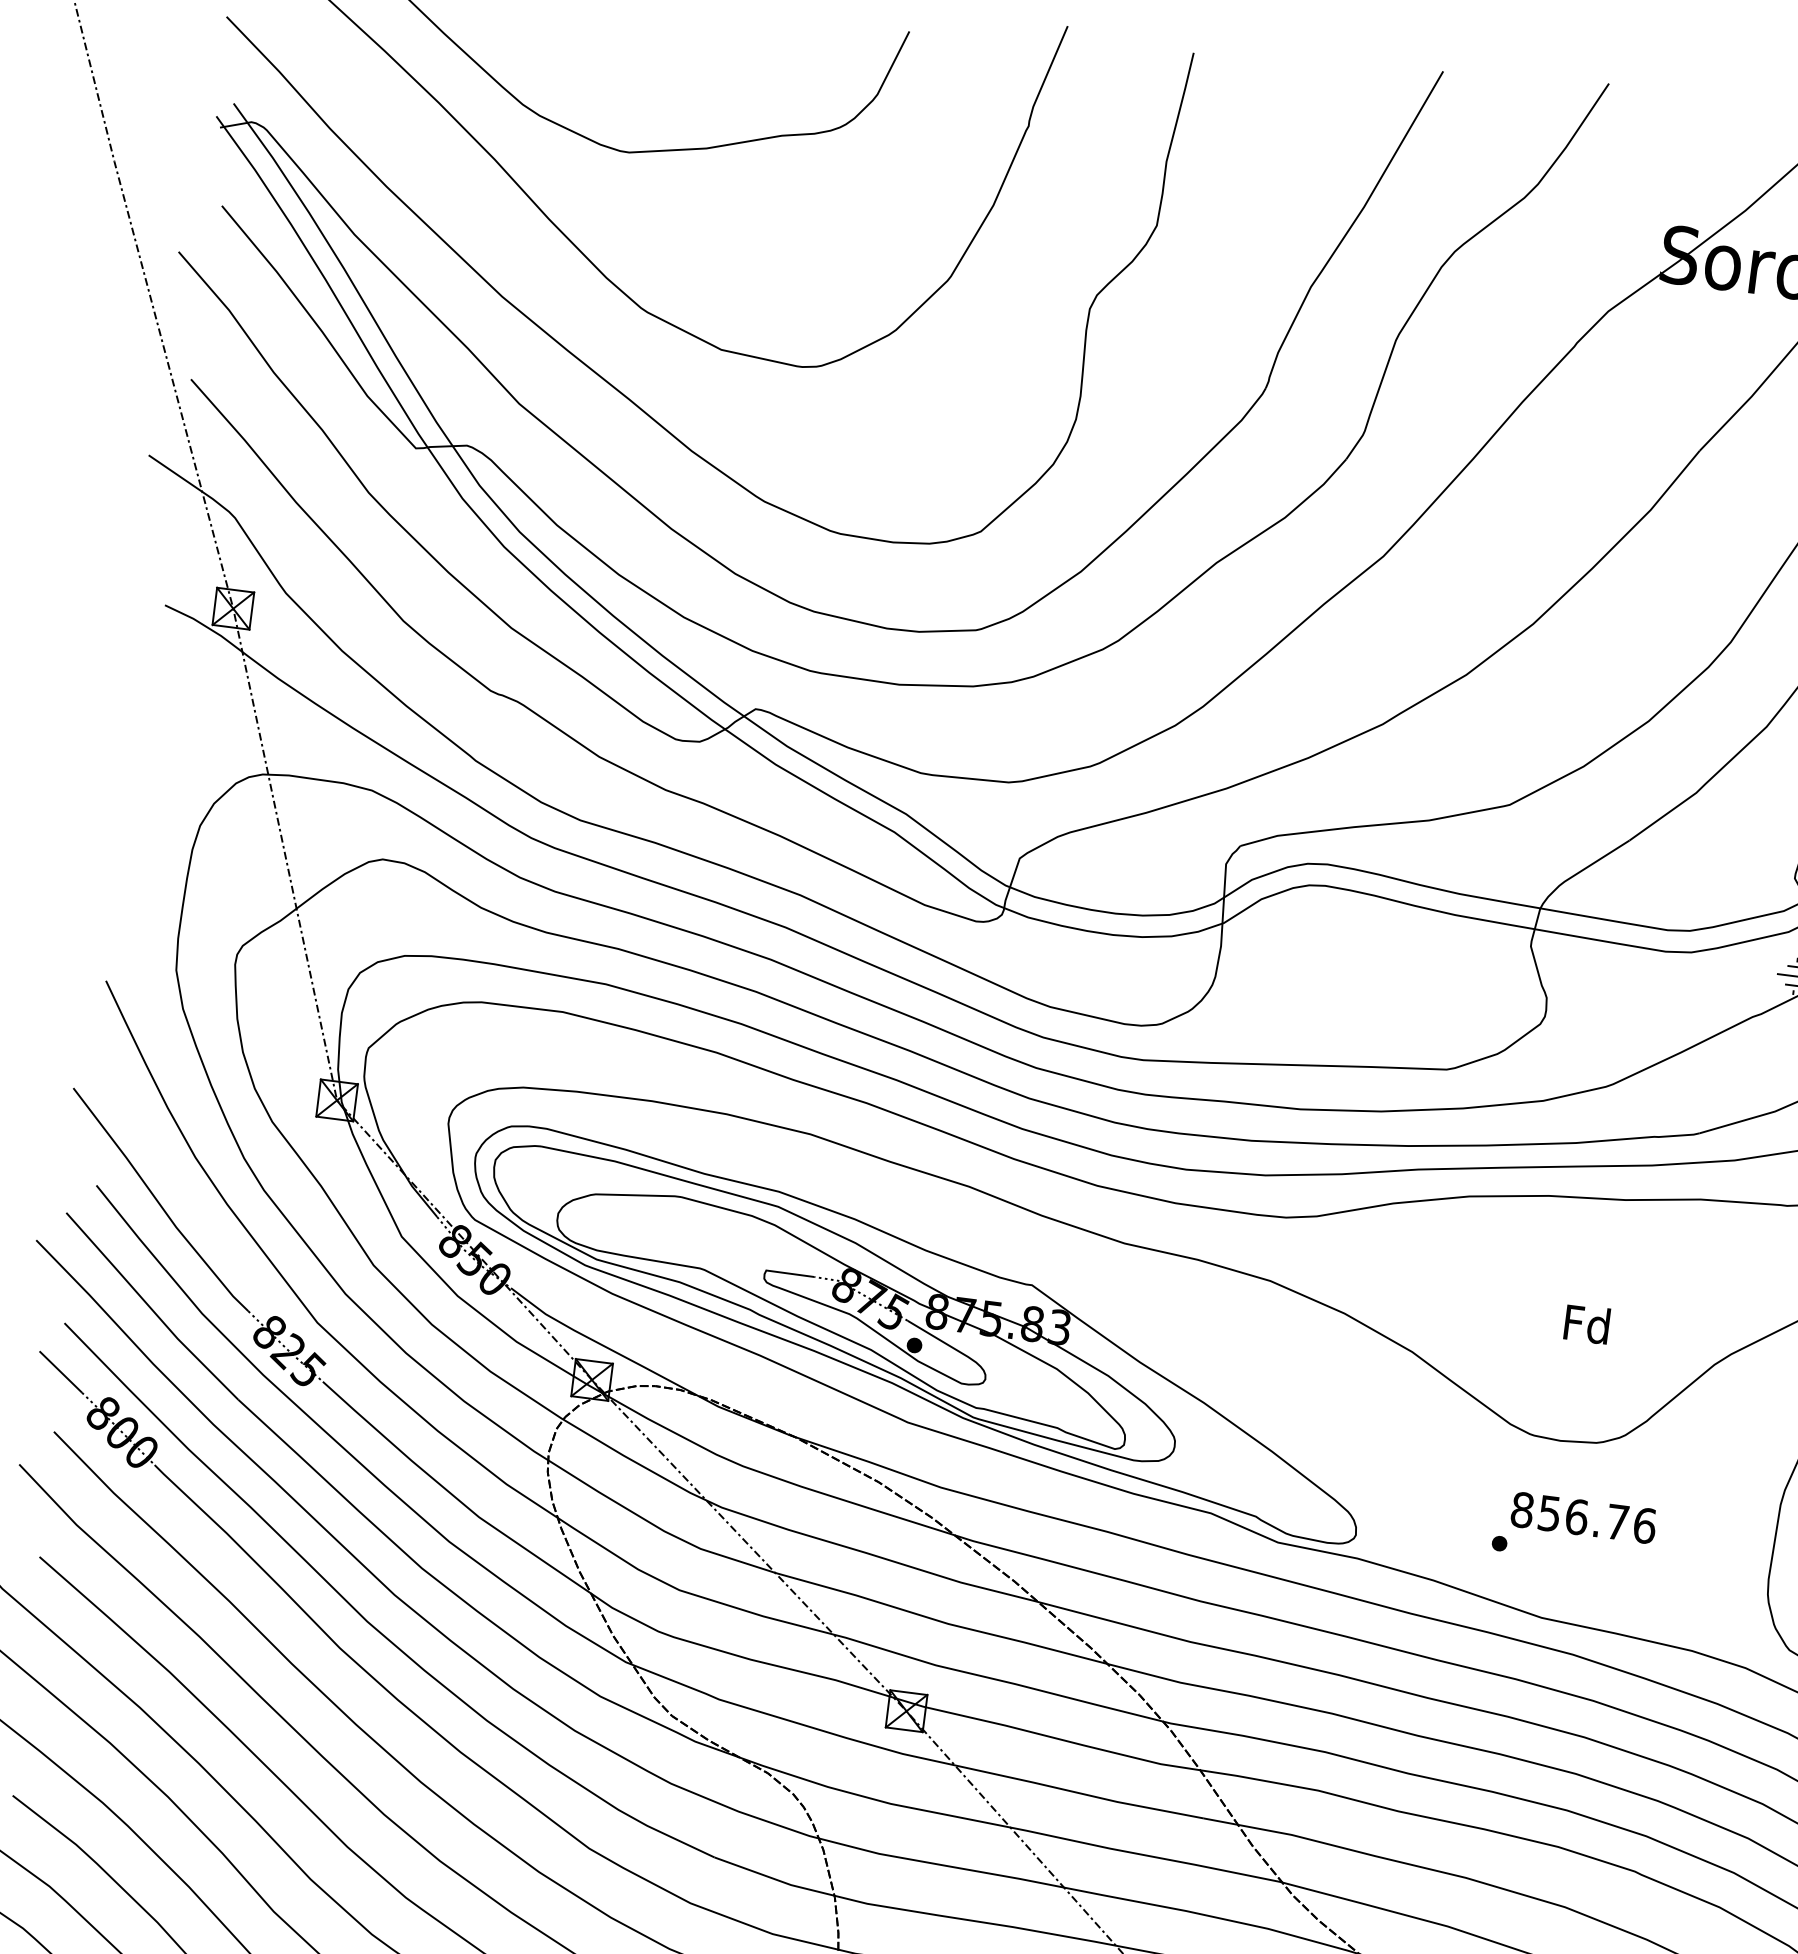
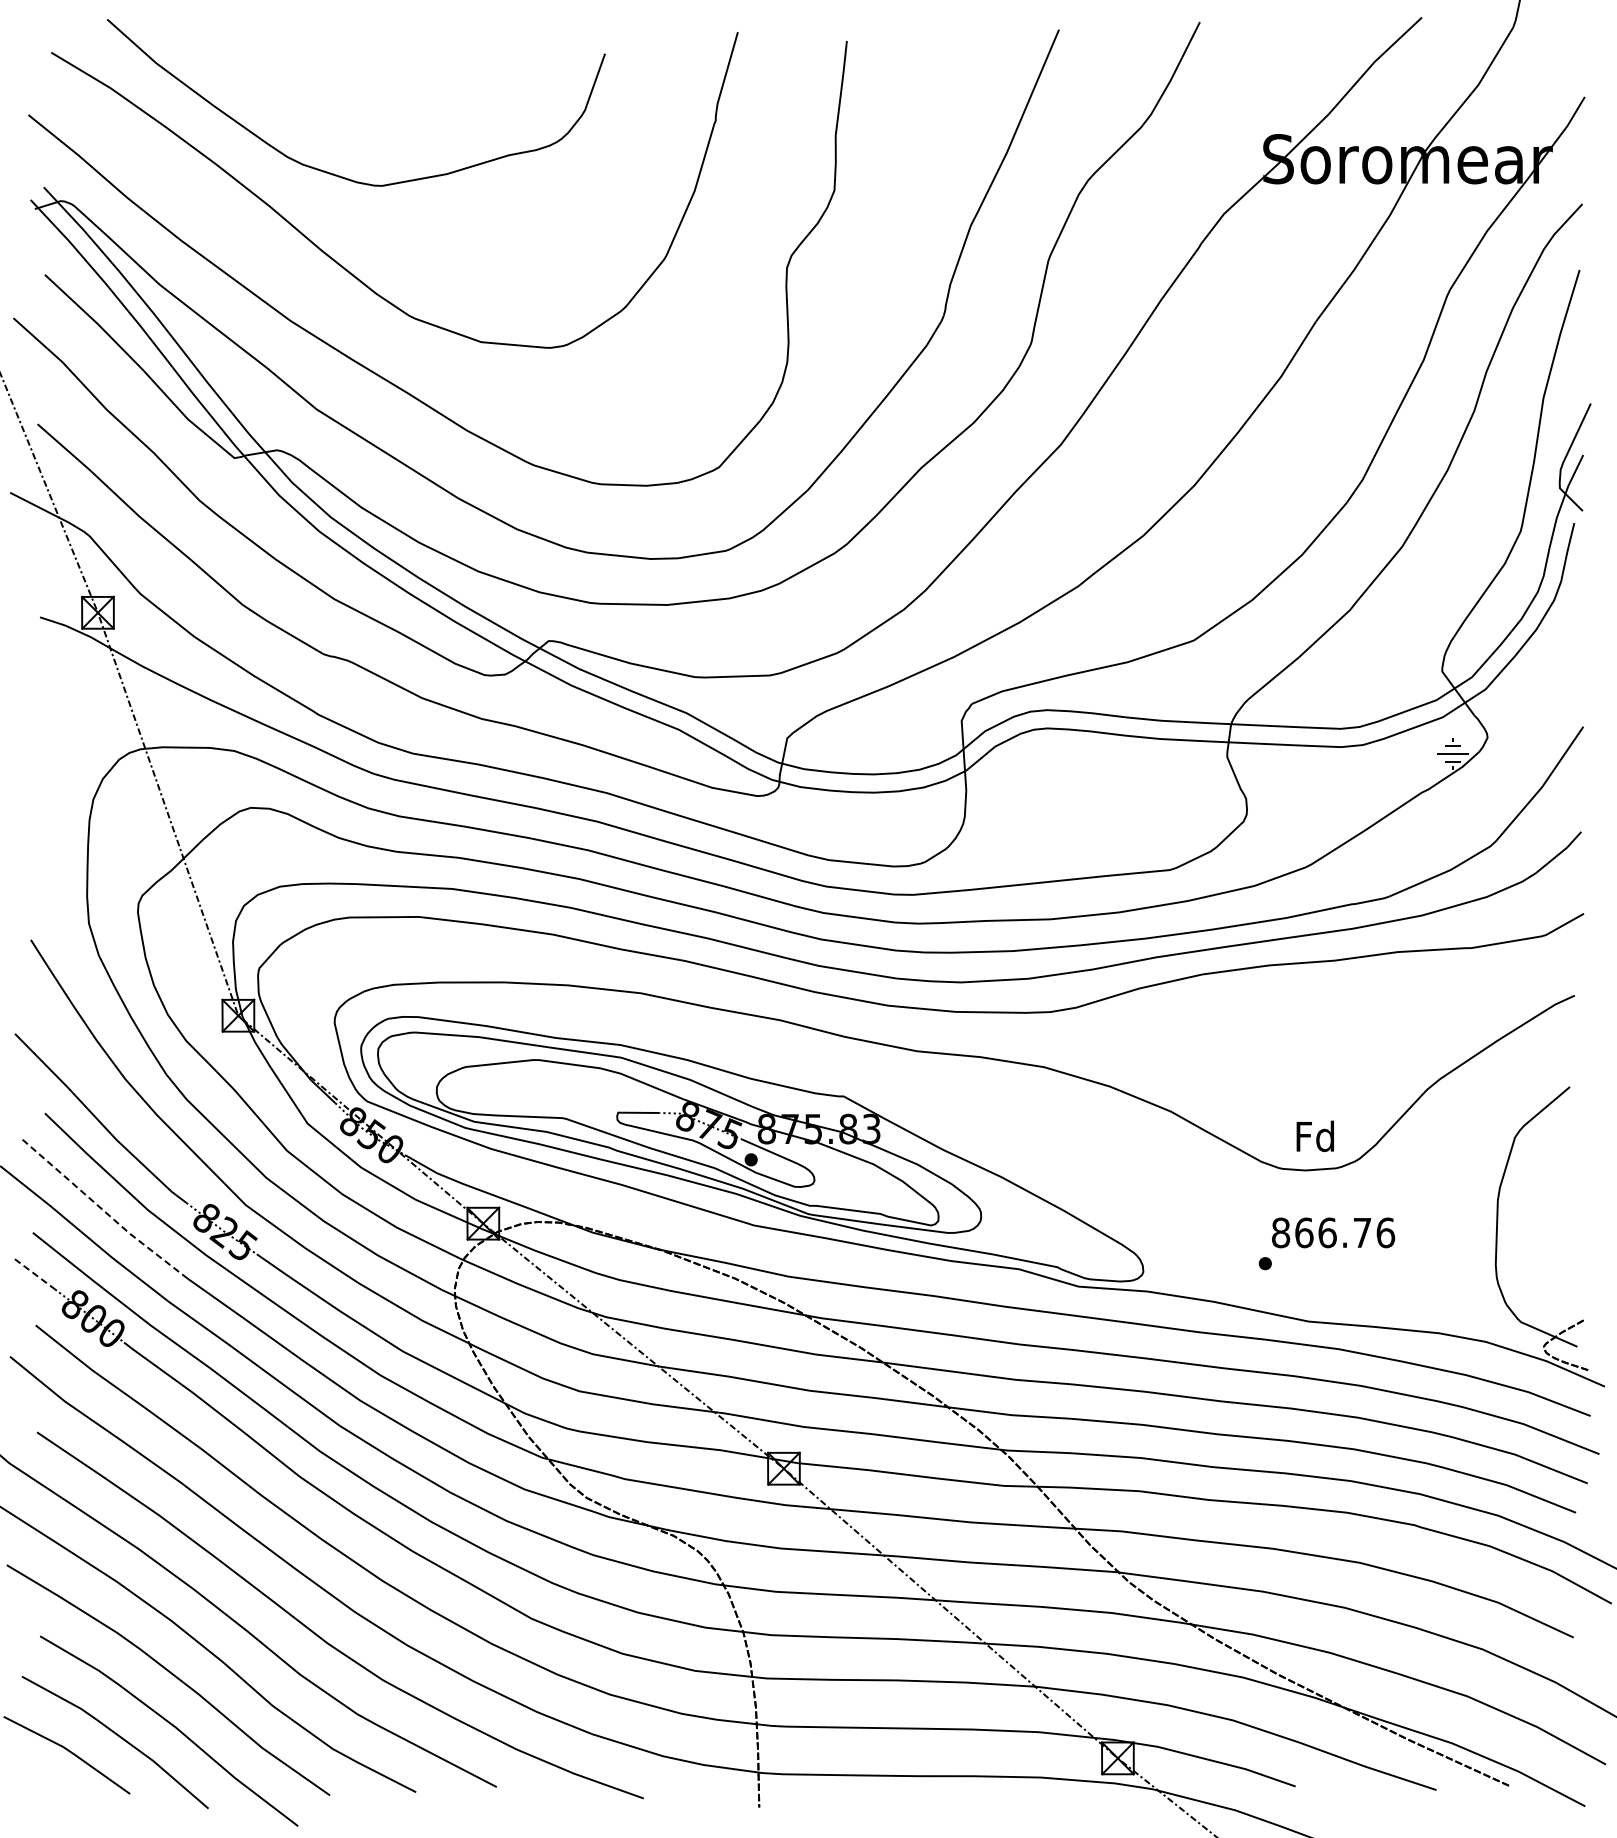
line: (150, 1307) -> (103, 1210), solid -> dashed
text: (1586, 1324) -> (1314, 1136), moved
line: (61, 1372) -> (35, 1274), solid -> dashed
text: (1550, 1513) -> (1304, 1232), 856.76 -> 866.76

